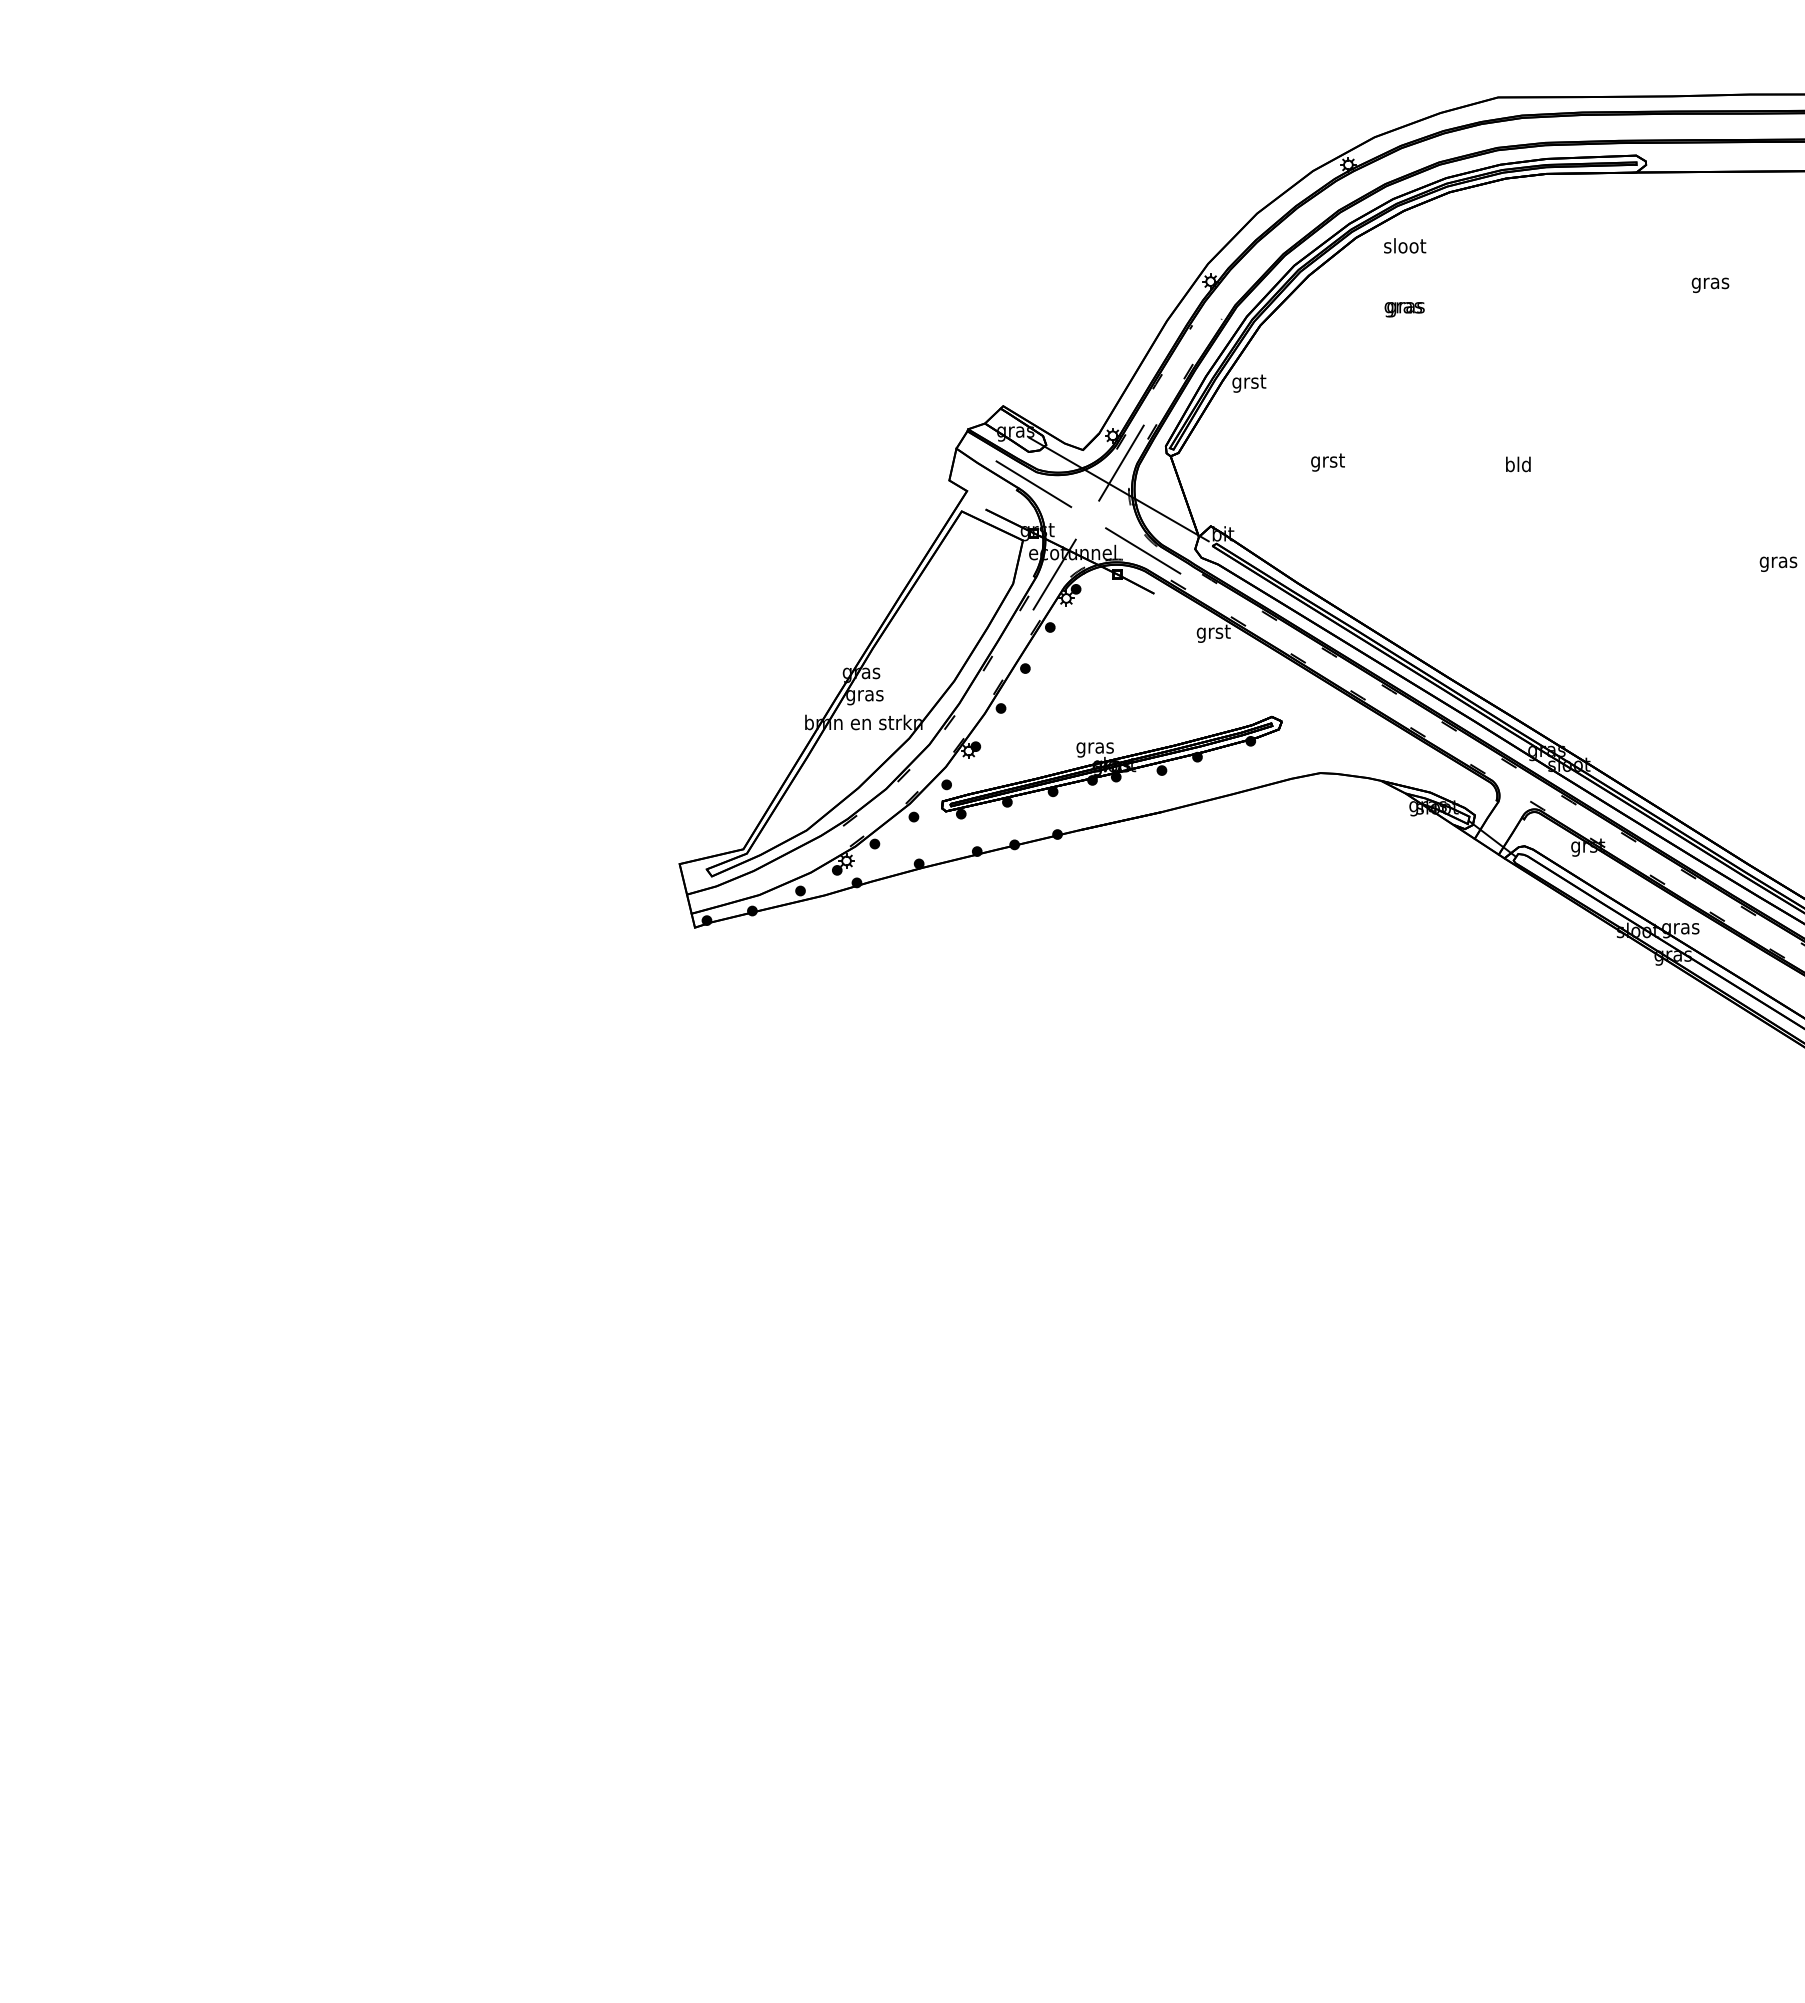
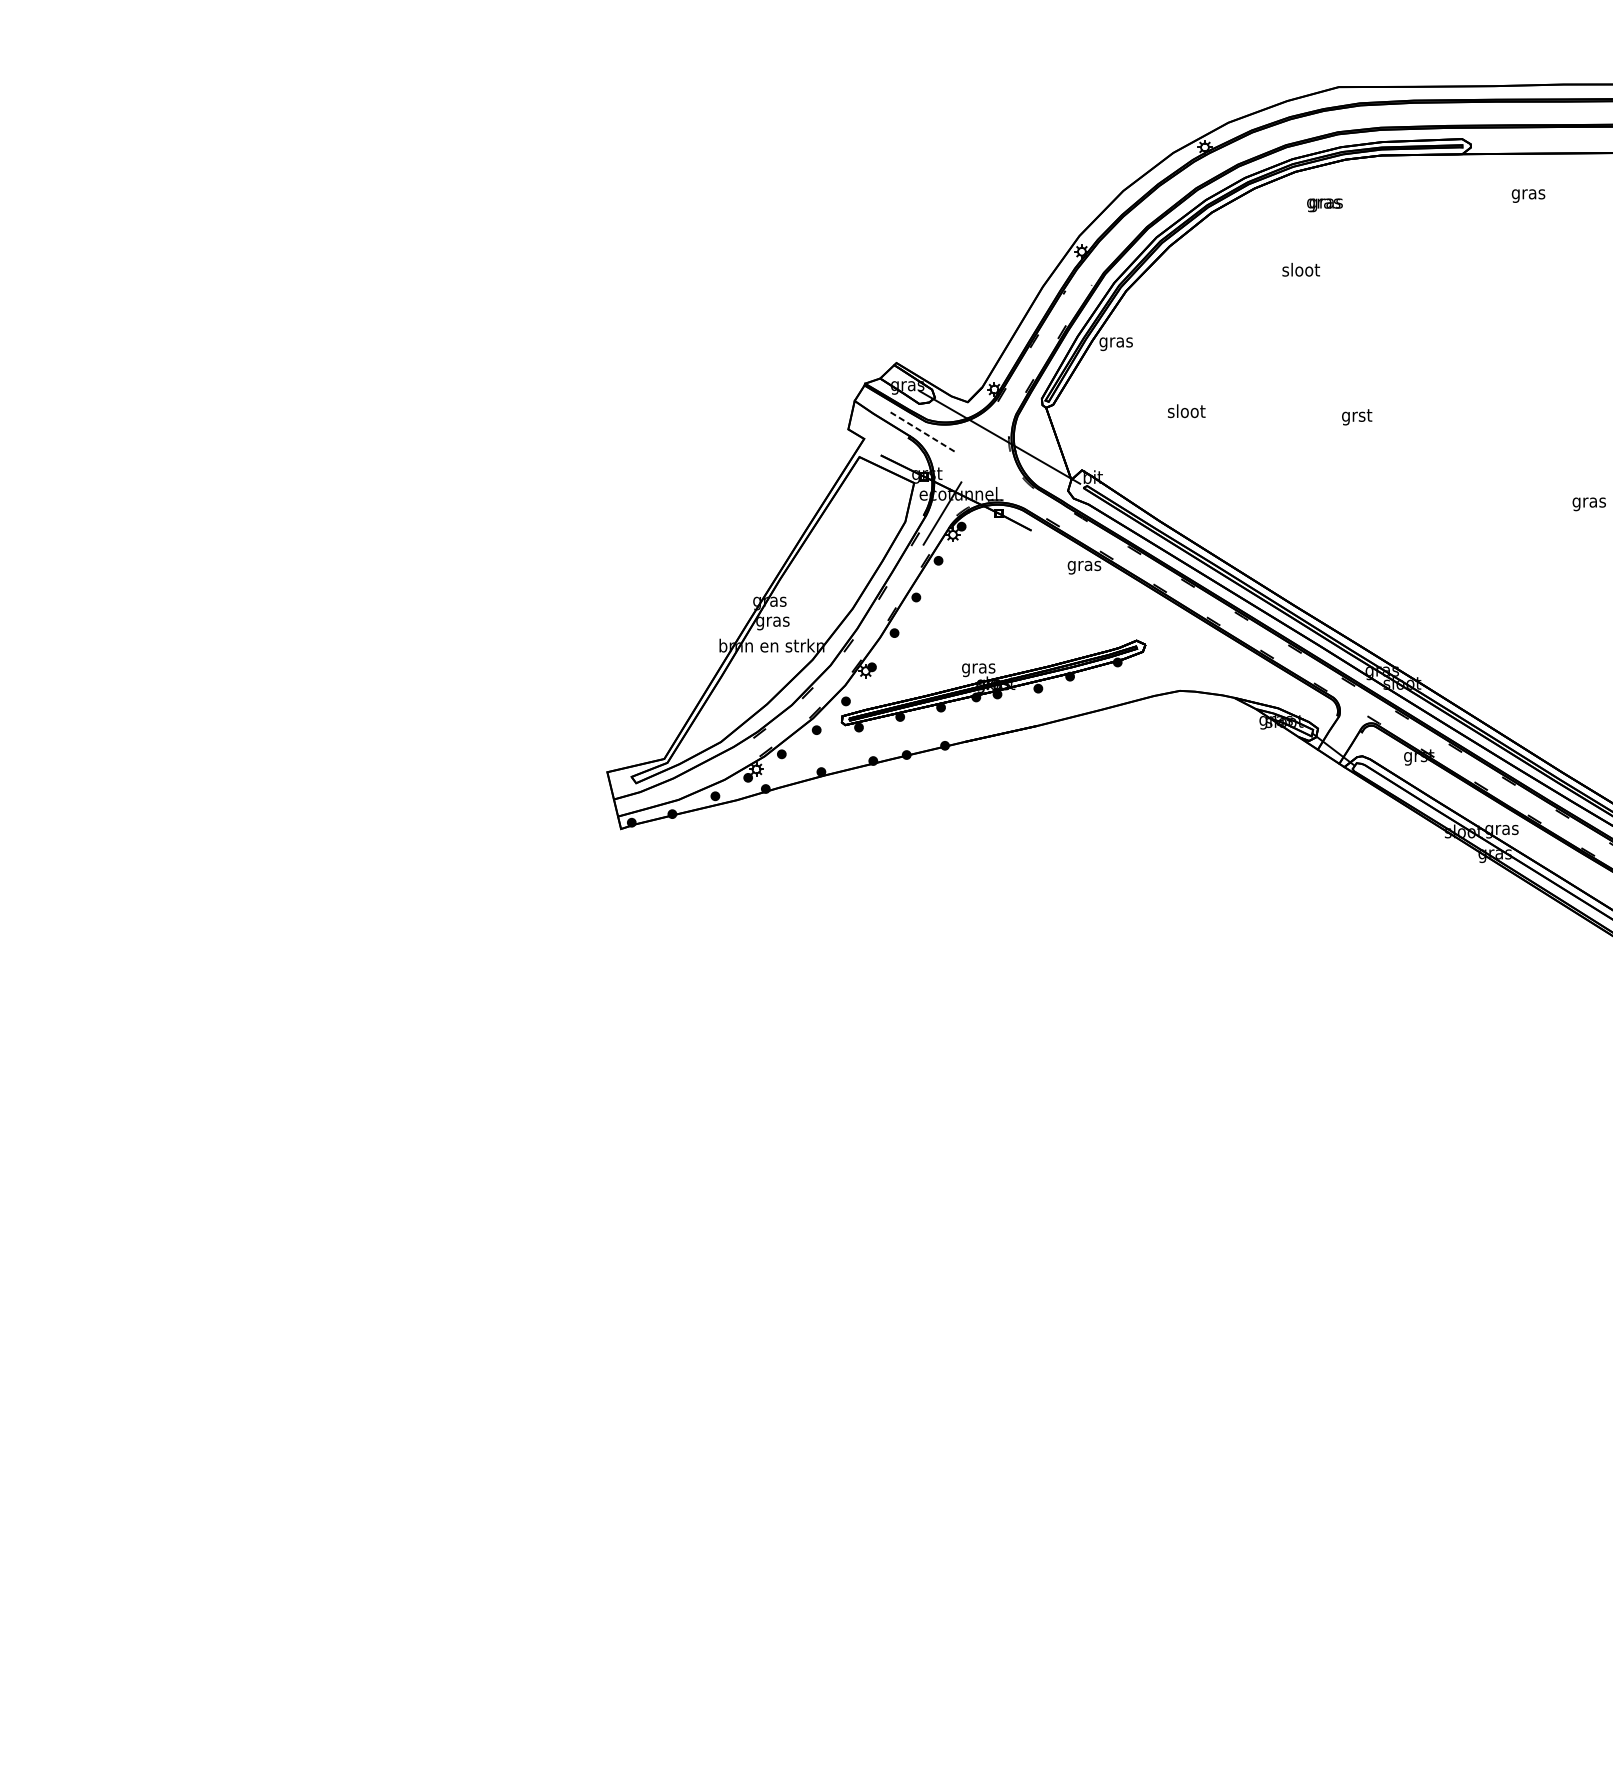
text: (1405, 245) -> (1301, 269), moved
text: (1710, 284) -> (1528, 195), moved
text: (1404, 309) -> (1324, 205), moved
text: (1248, 383) -> (1115, 342), grst -> gras
text: (1328, 461) -> (1187, 412), grst -> sloot
line: (1121, 462) -> (1002, 413), removed
text: (1518, 466) -> (1356, 416), bld -> grst
line: (1033, 484) -> (923, 433), solid -> dashed
line: (1143, 550) -> (1021, 491), removed
text: (1213, 633) -> (1084, 566), grst -> gras

